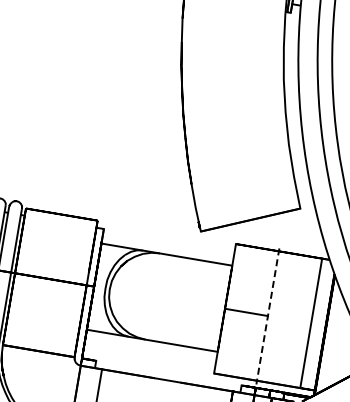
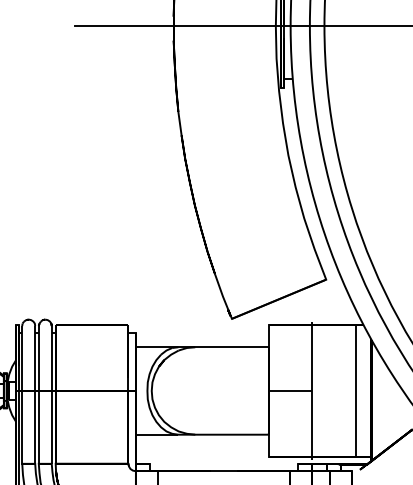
line: (268, 316) -> (312, 391), dashed -> solid

